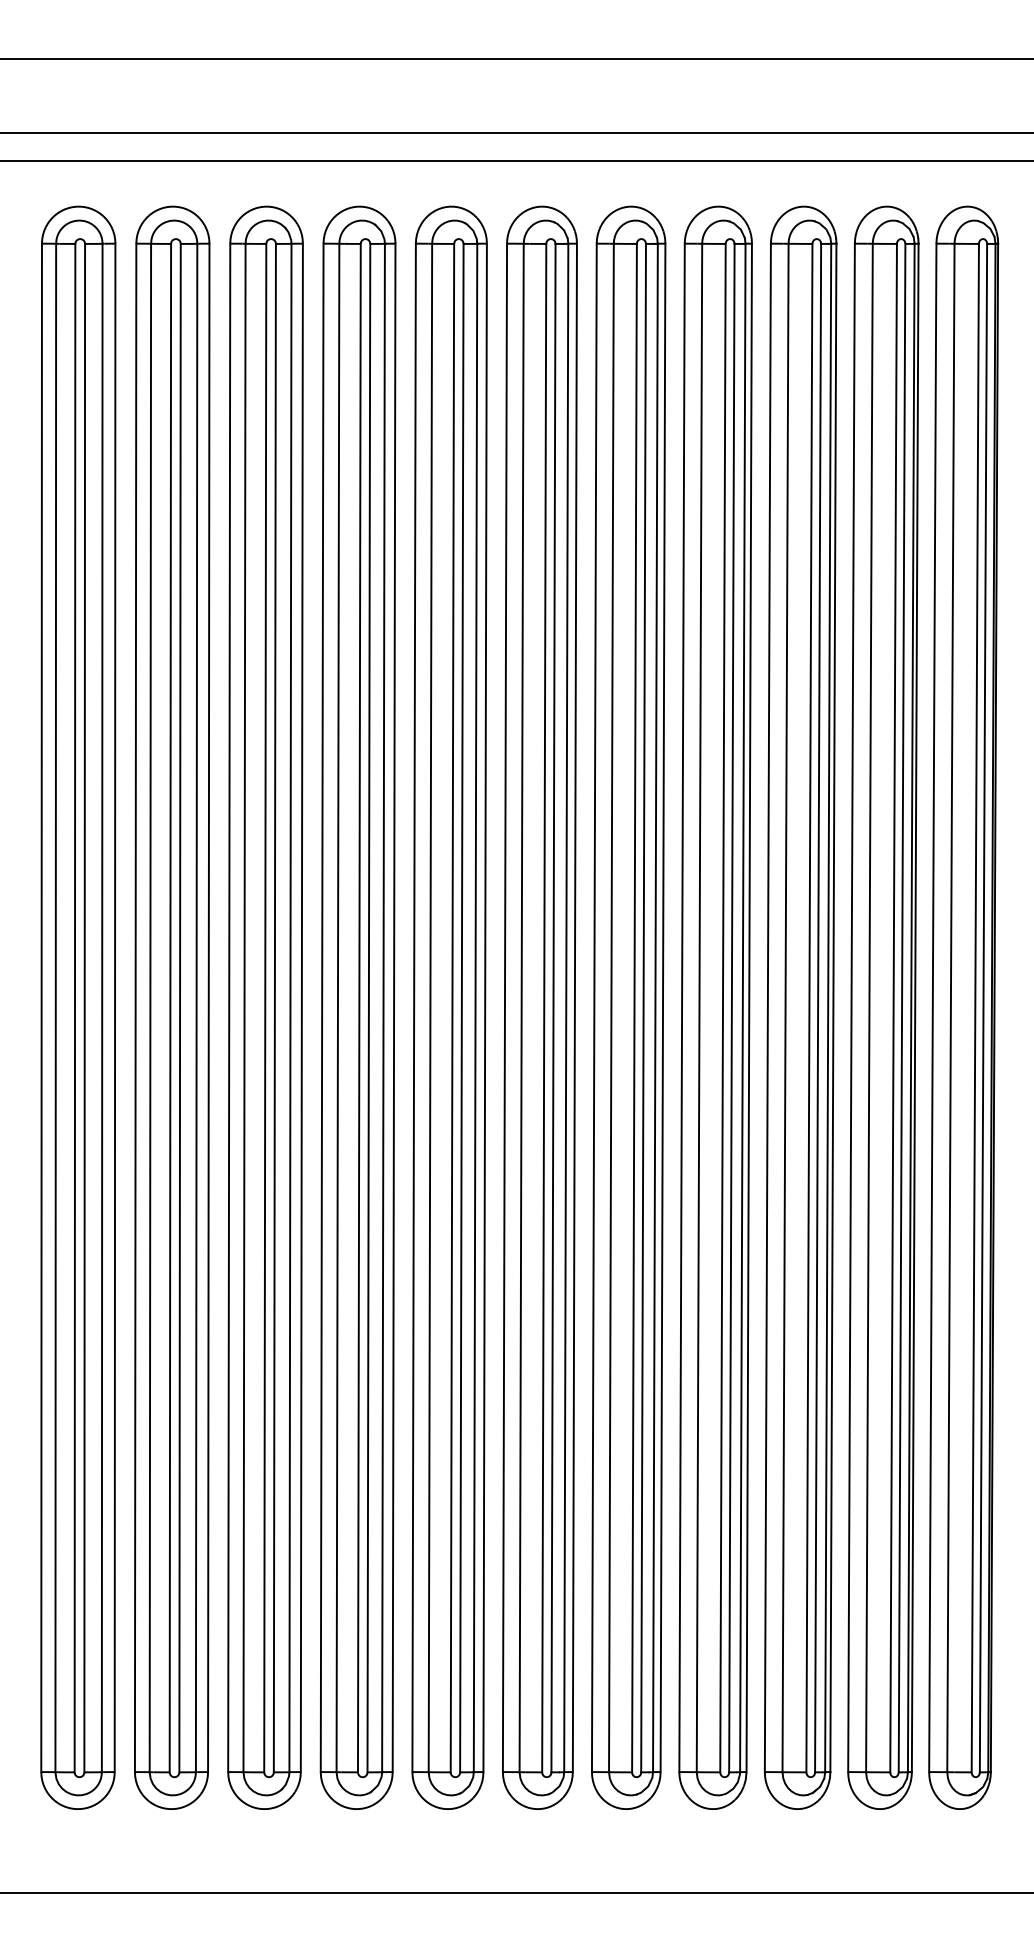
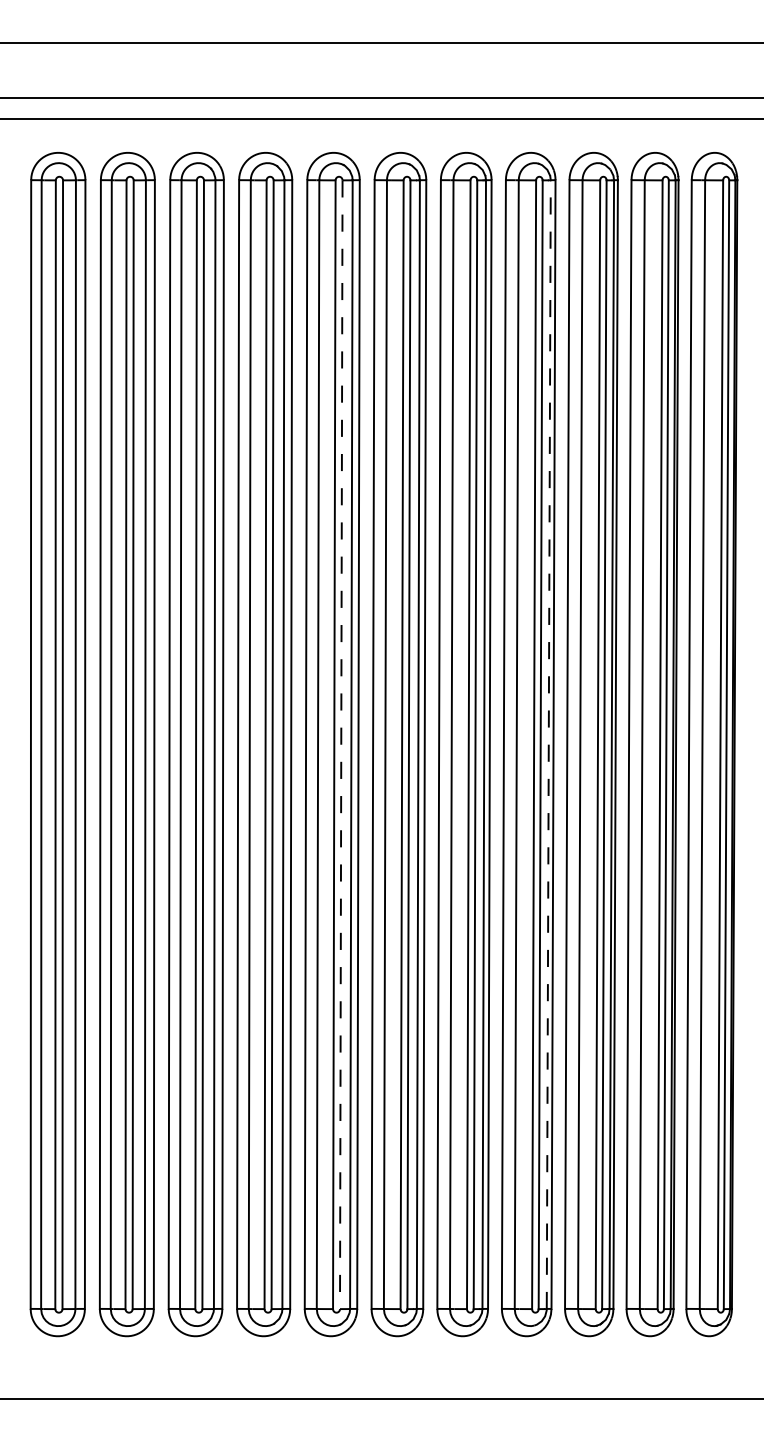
line: (742, 1007) -> (548, 744), solid -> dashed
line: (461, 1008) -> (341, 745), solid -> dashed

